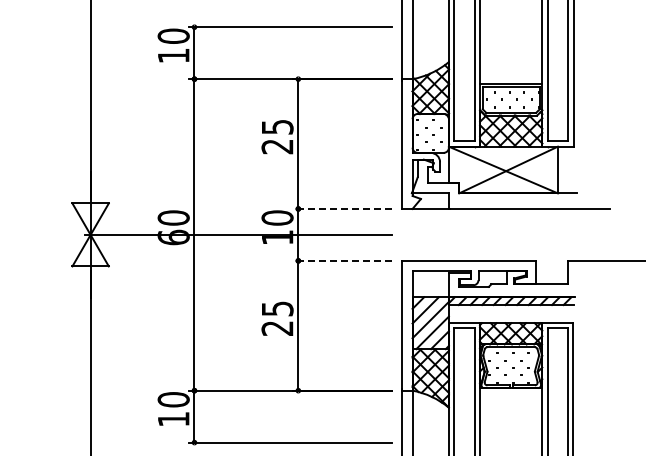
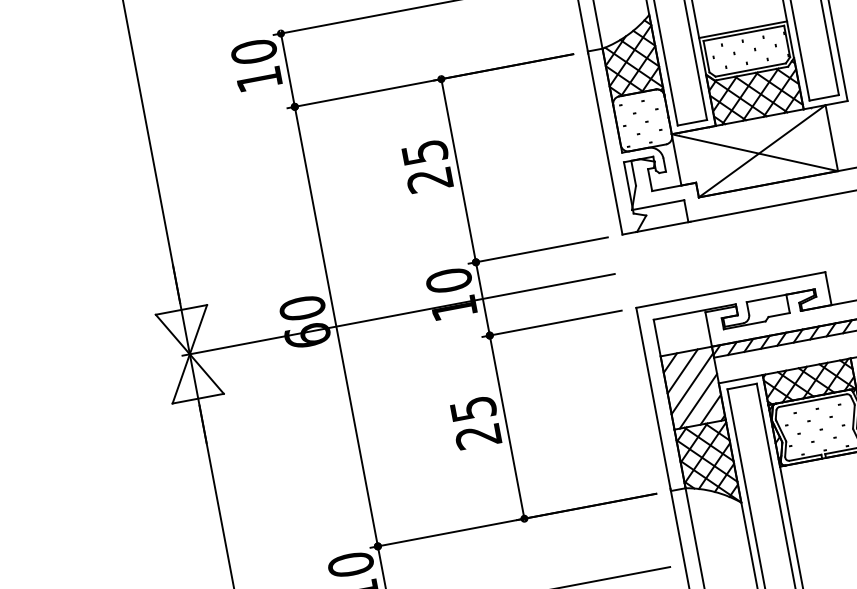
line: (341, 208) -> (536, 250), dashed -> solid
line: (341, 260) -> (550, 323), dashed -> solid

